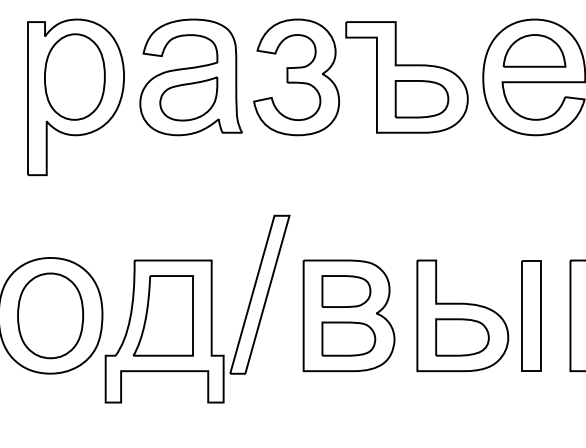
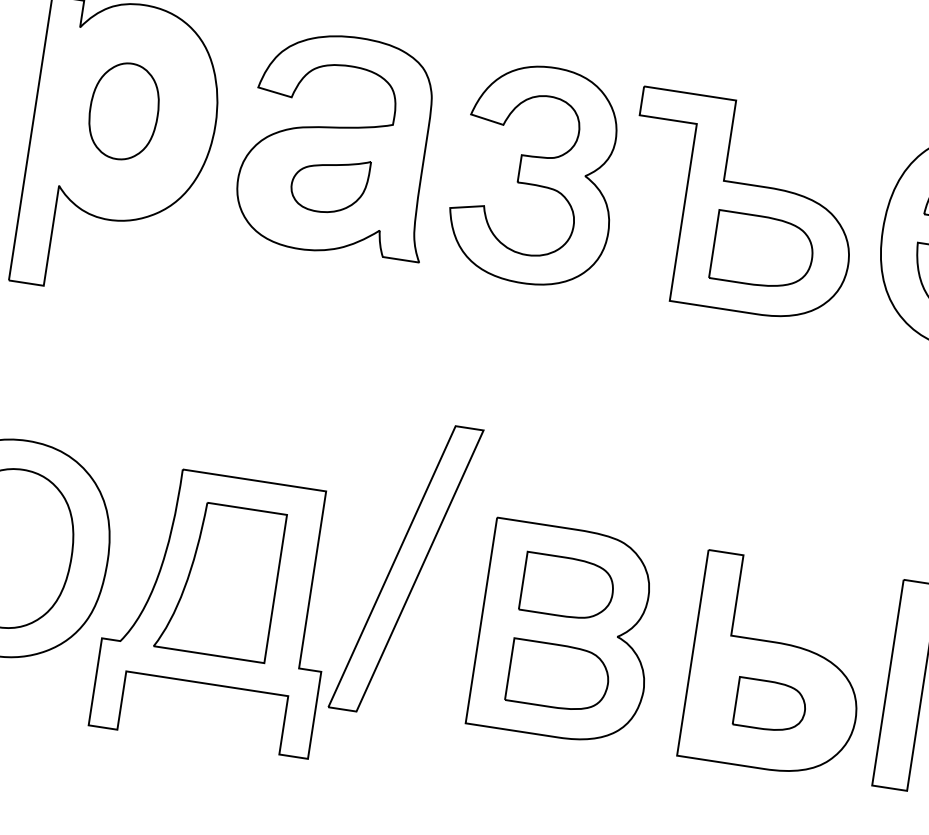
part: (74, 76) -> (123, 110), size x0.6
part: (188, 98) -> (329, 183), size x0.7
part: (462, 337) -> (770, 705), size x0.7

